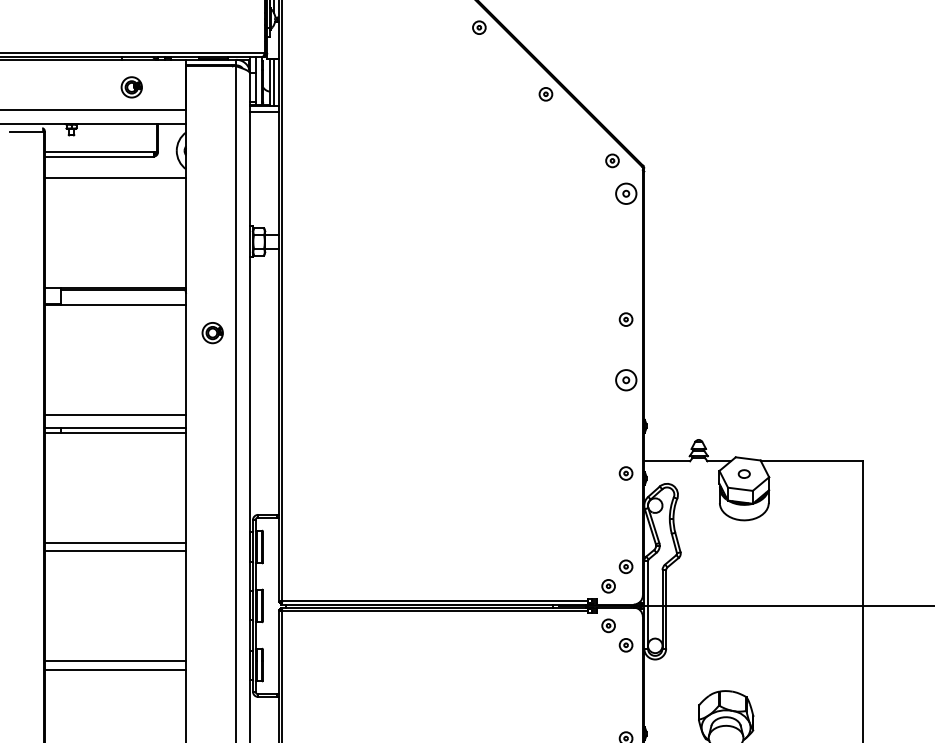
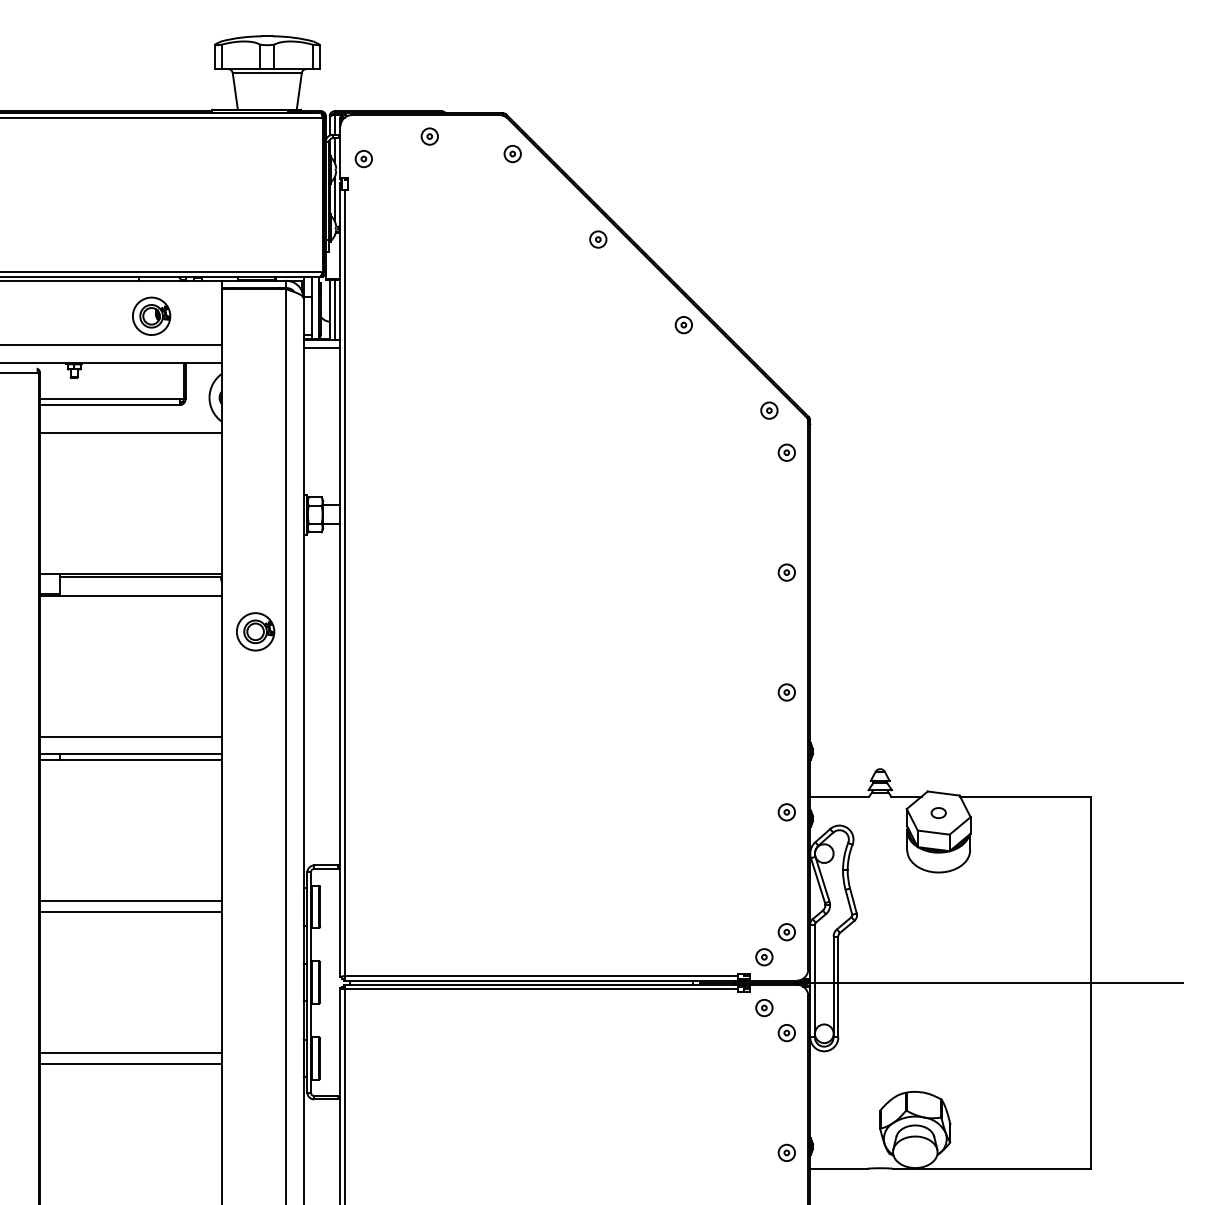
part: (131, 86) -> (151, 315), size x1.43
part: (625, 193) -> (786, 452), size x0.62
part: (625, 319) -> (786, 572), moved
part: (212, 332) -> (255, 631), size x1.43
part: (625, 380) -> (786, 692), size x0.62

